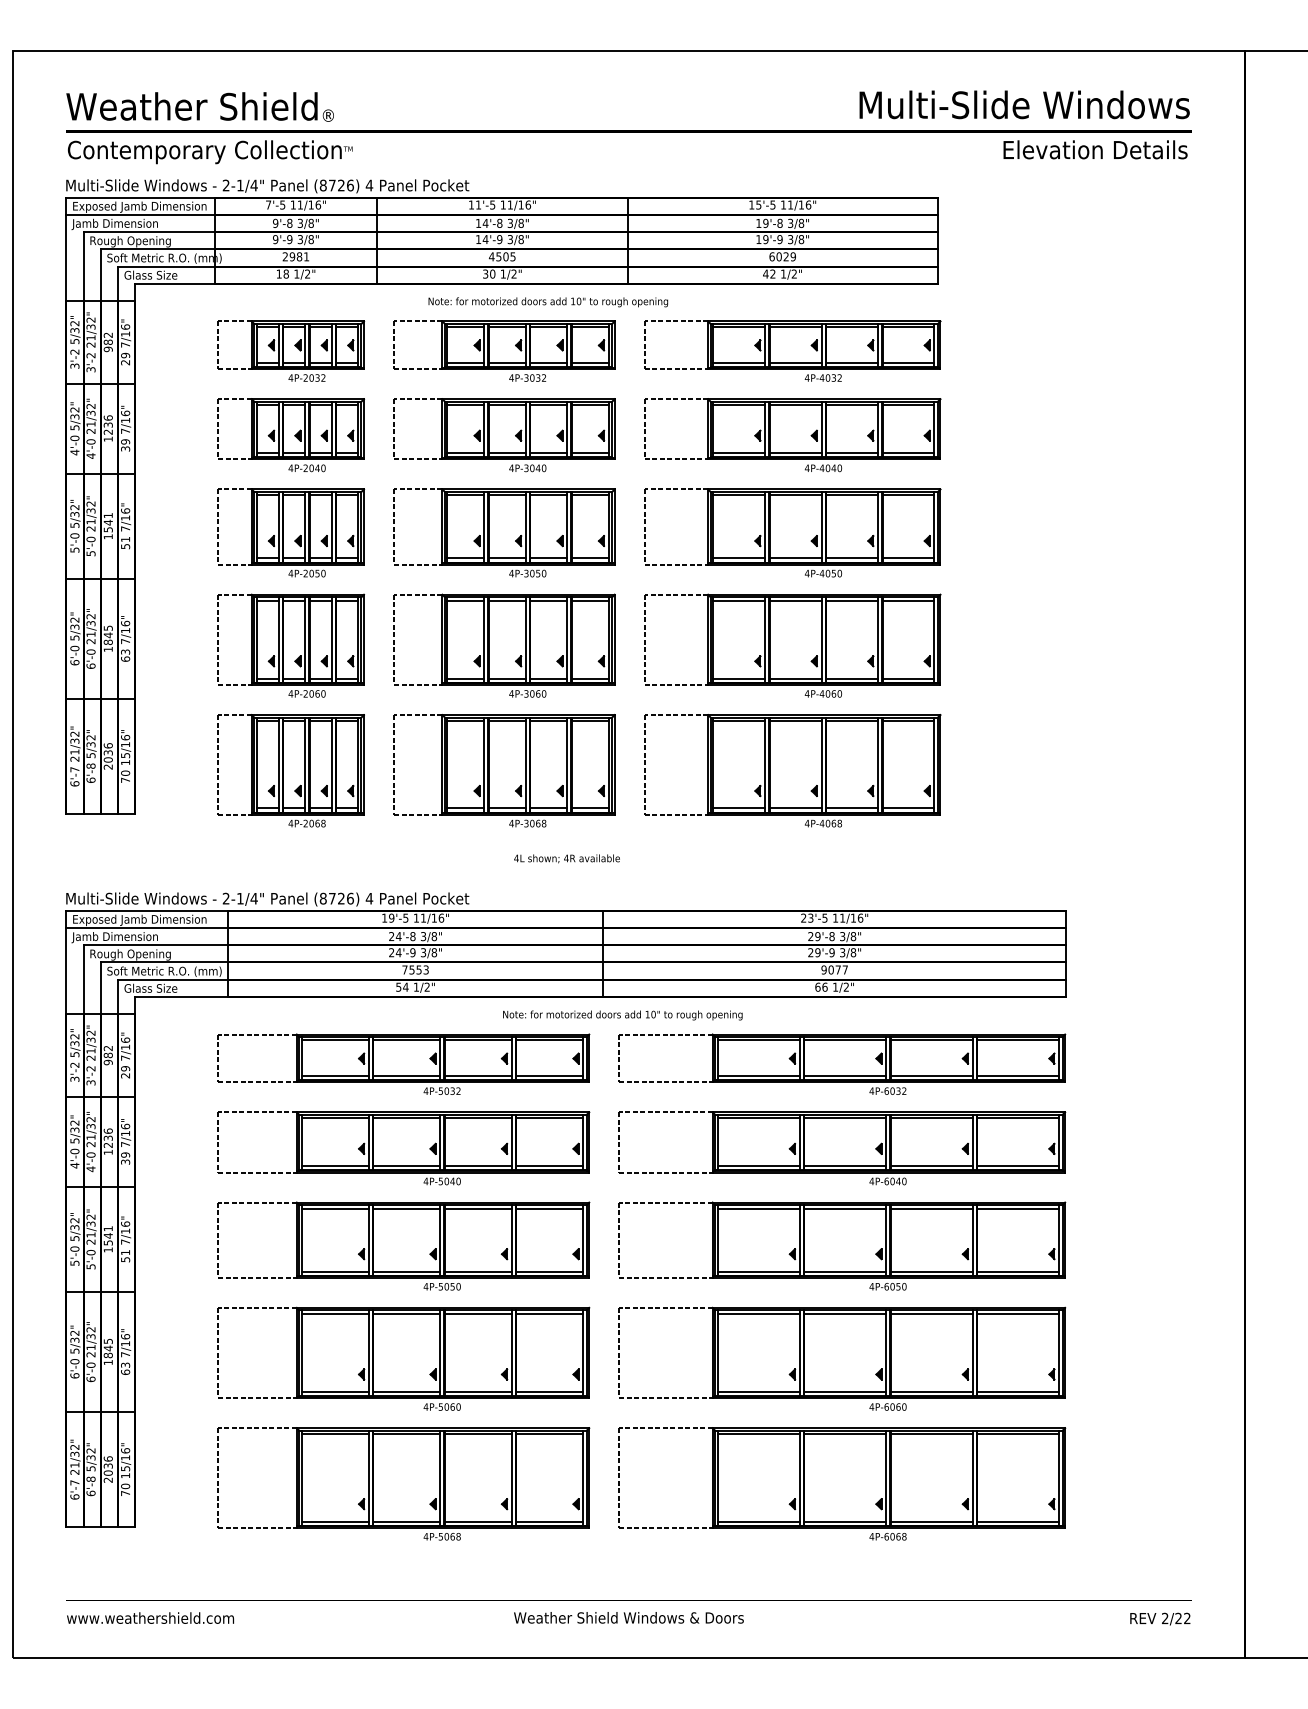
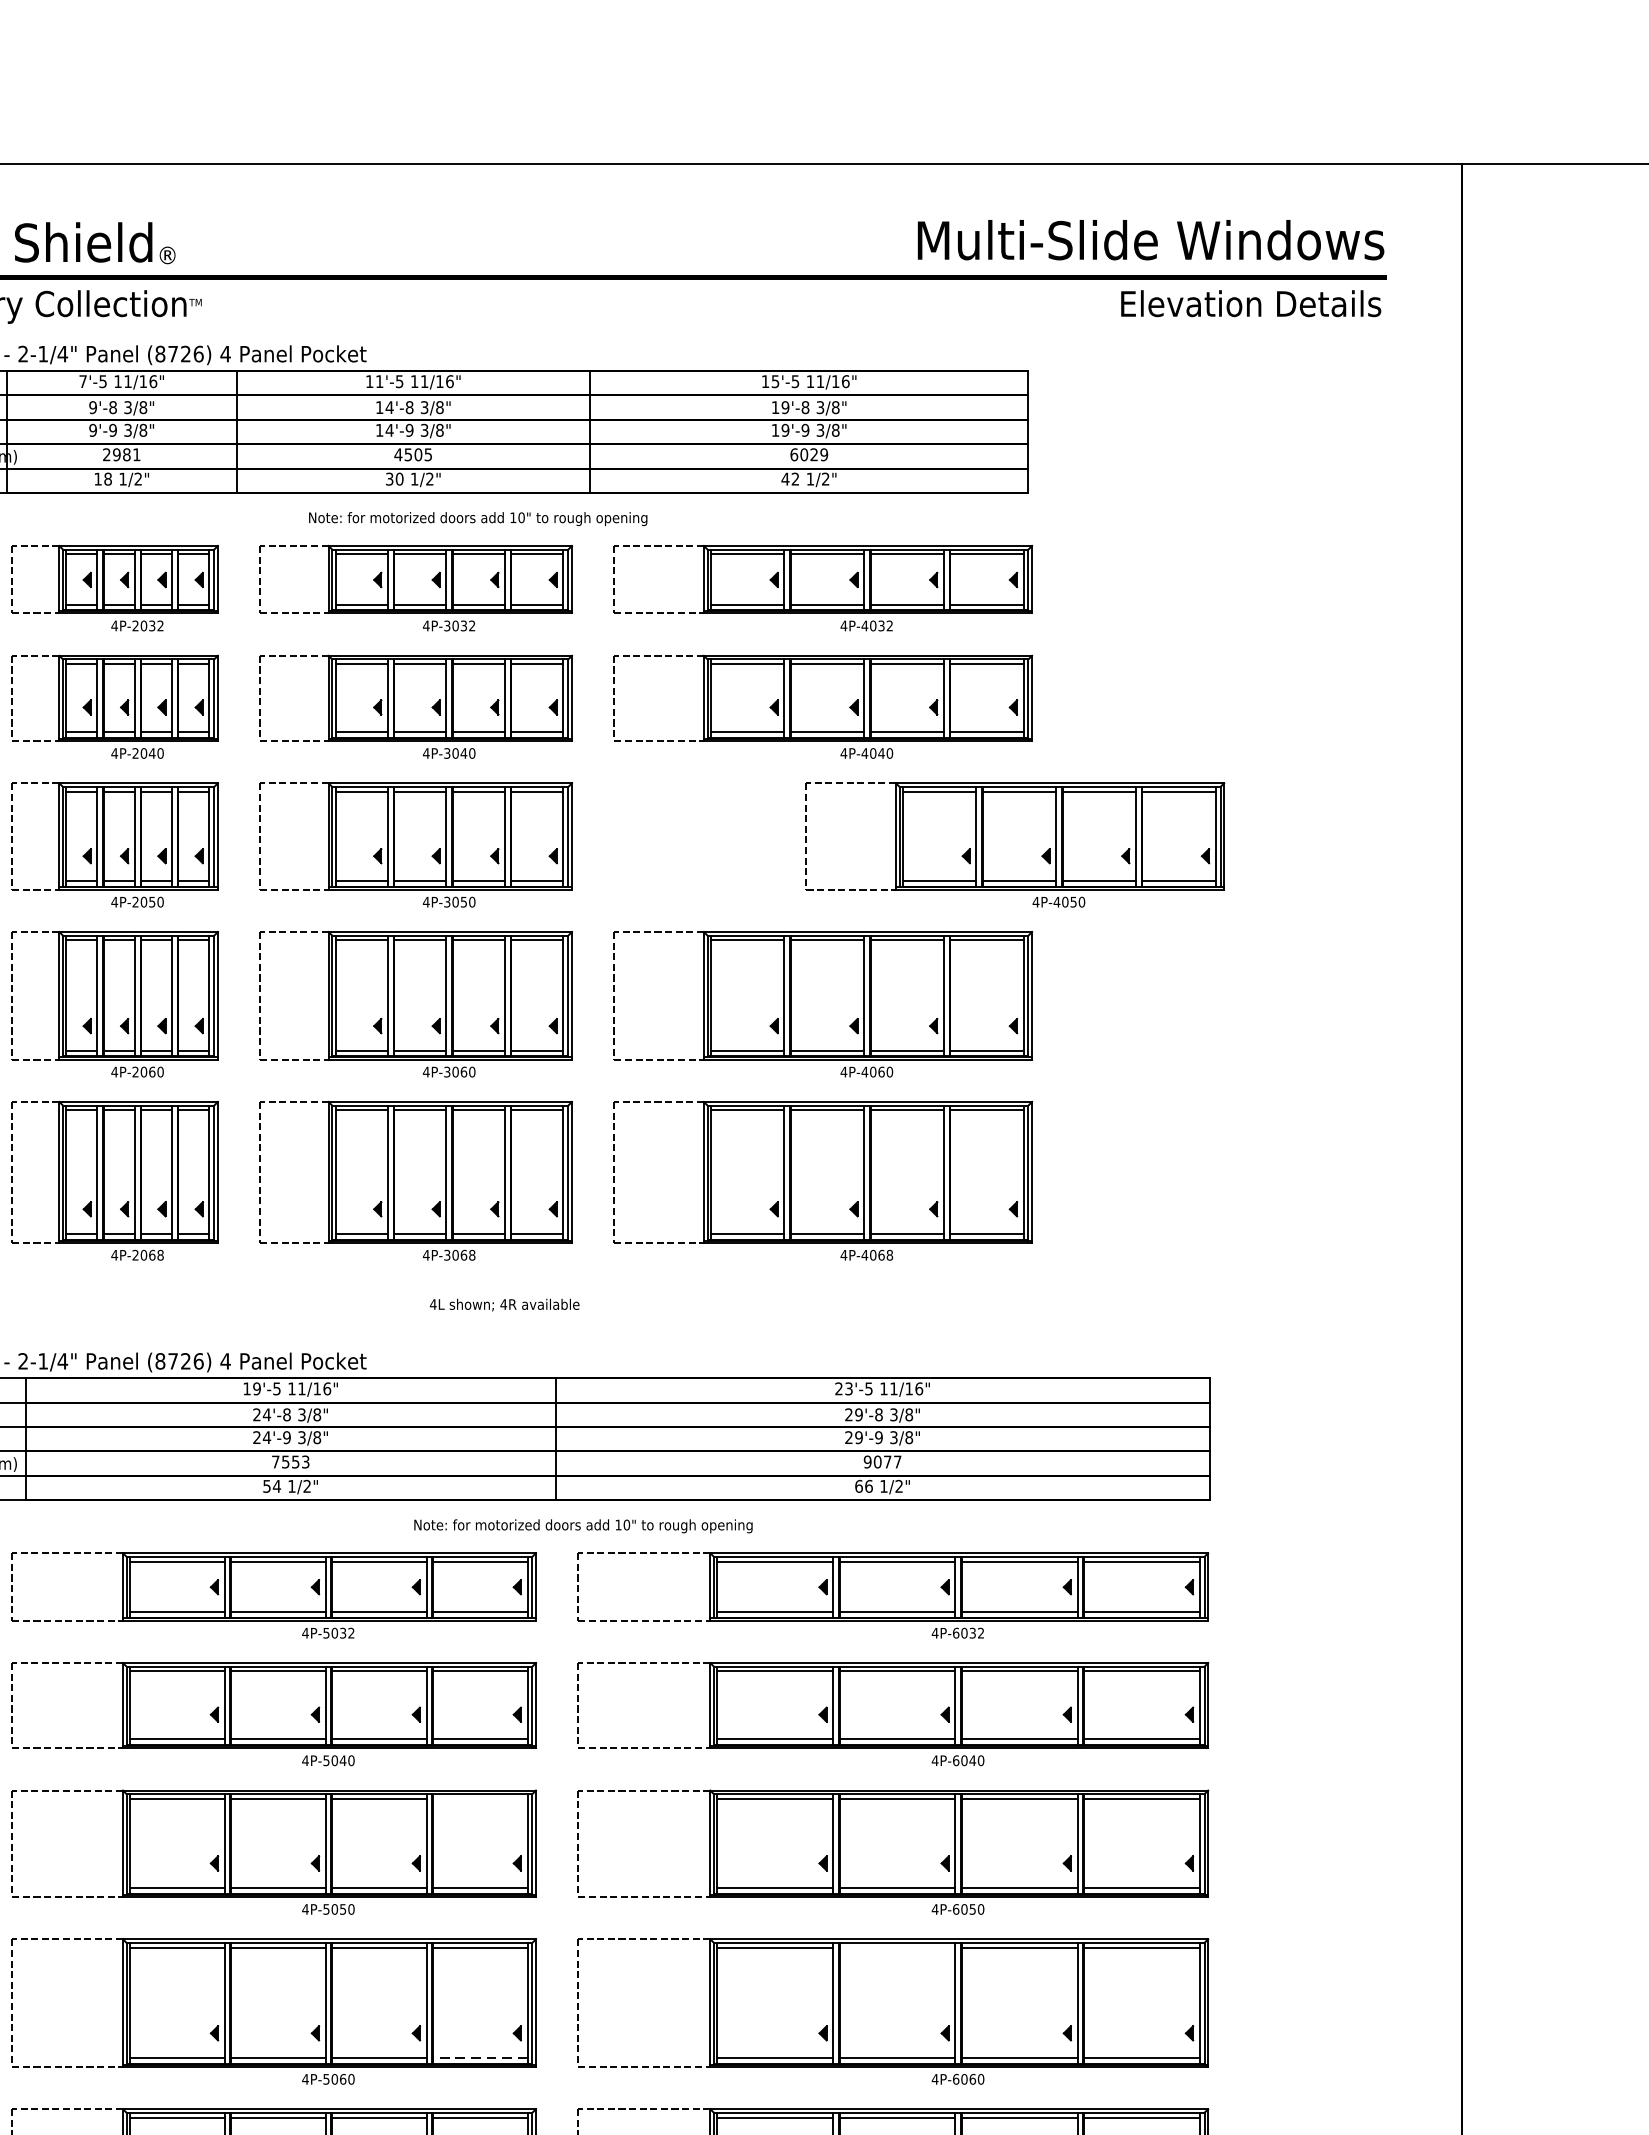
part: (792, 532) -> (1015, 844), moved
line: (549, 1208) -> (479, 1798), removed
line: (845, 1313) -> (897, 1947), removed
line: (549, 1391) -> (479, 2057), solid -> dashed

